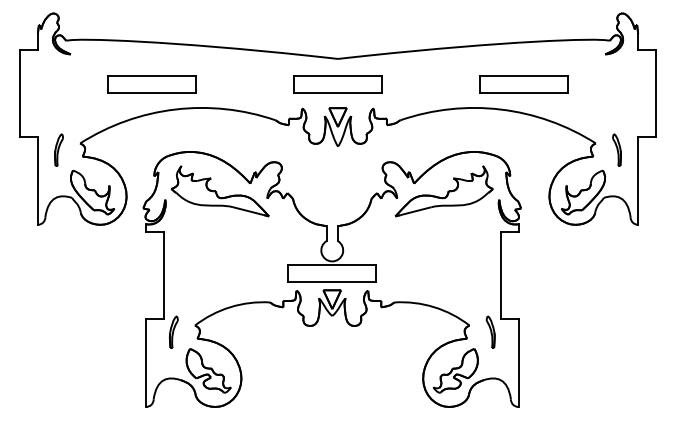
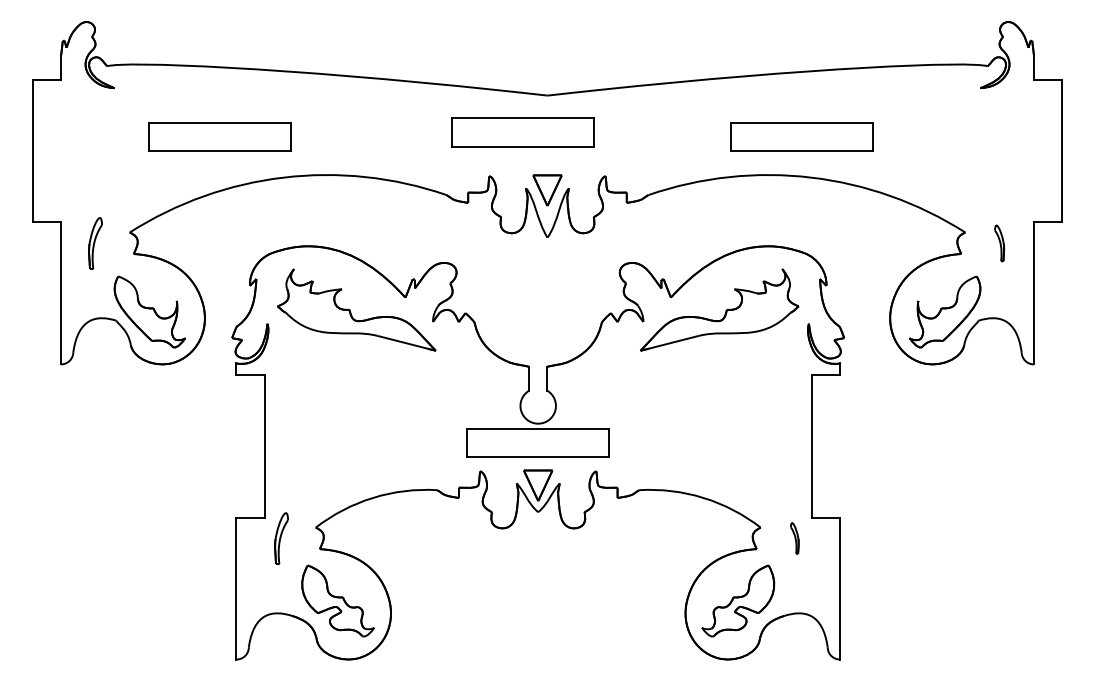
part: (151, 84) -> (219, 137), moved
part: (337, 84) -> (522, 132), moved
part: (523, 84) -> (801, 137), moved
part: (616, 149) -> (998, 242), size x0.7
part: (490, 331) -> (794, 537), size x0.6

